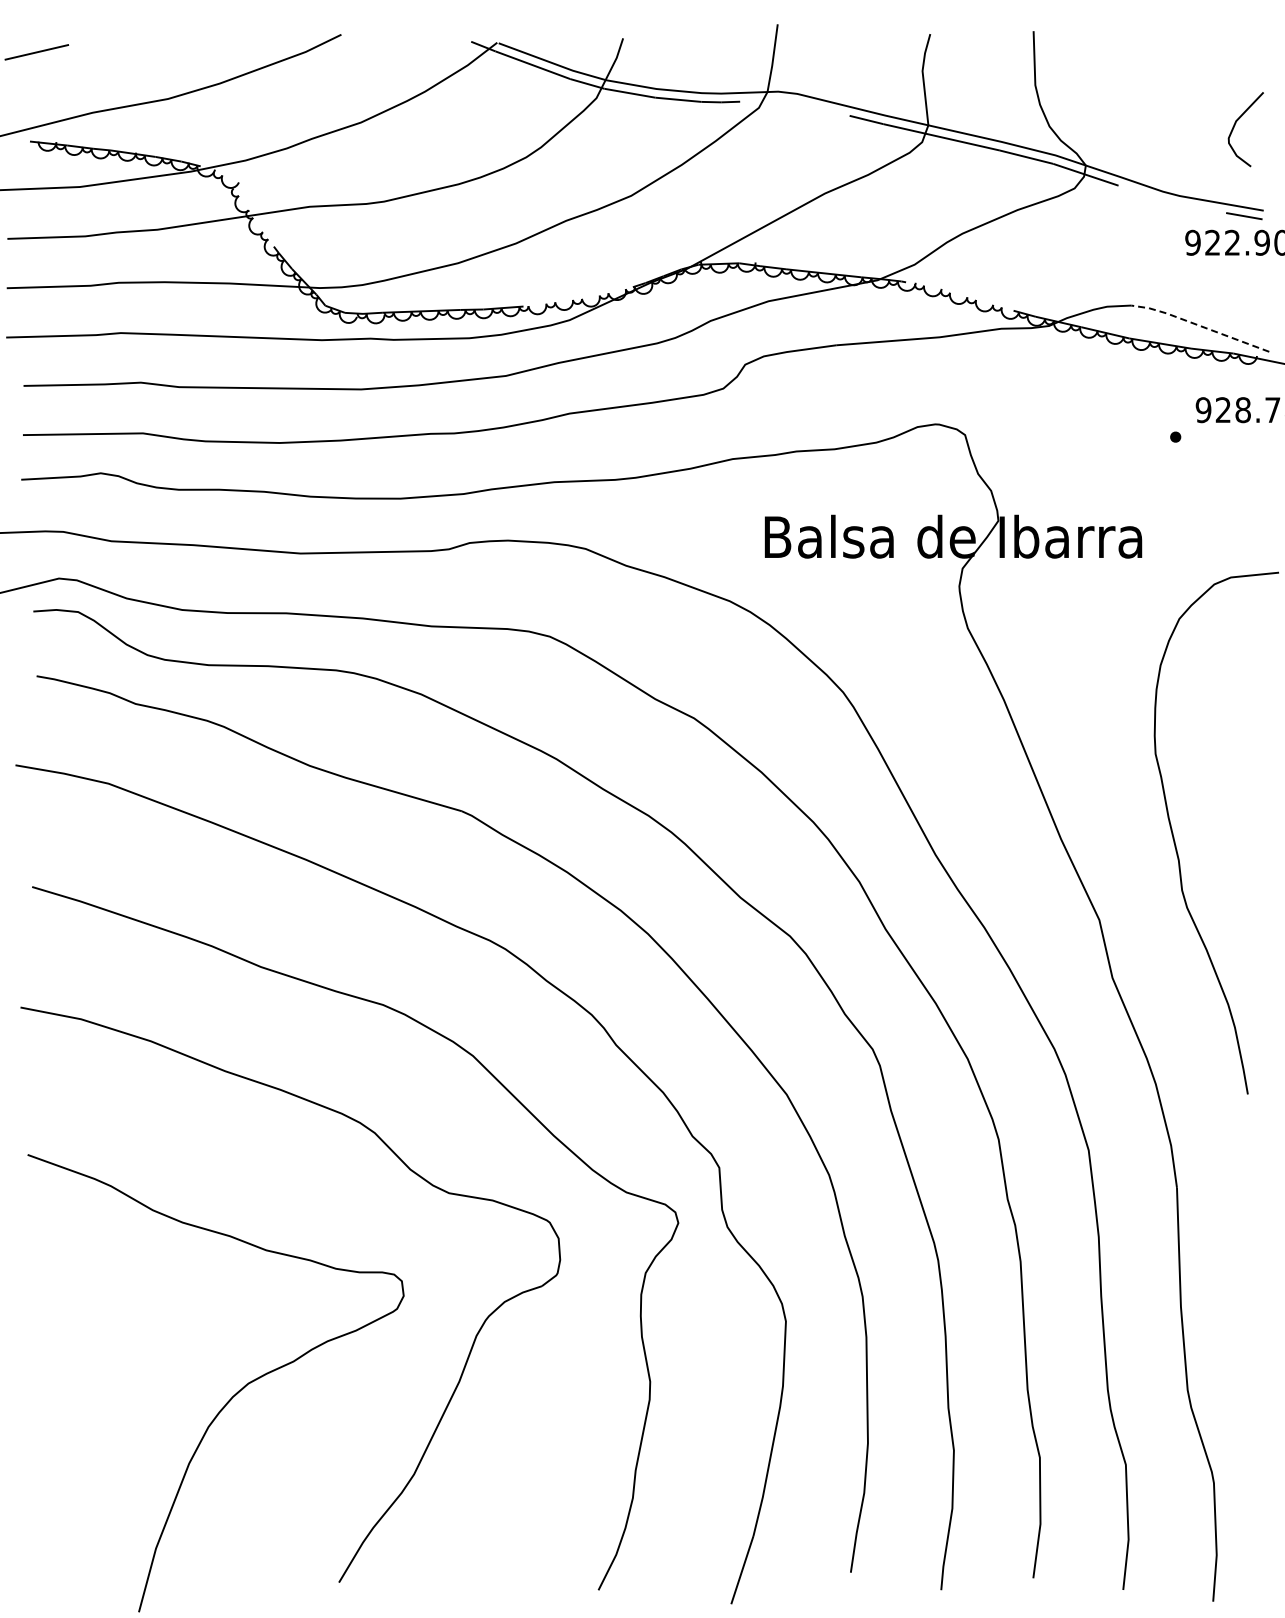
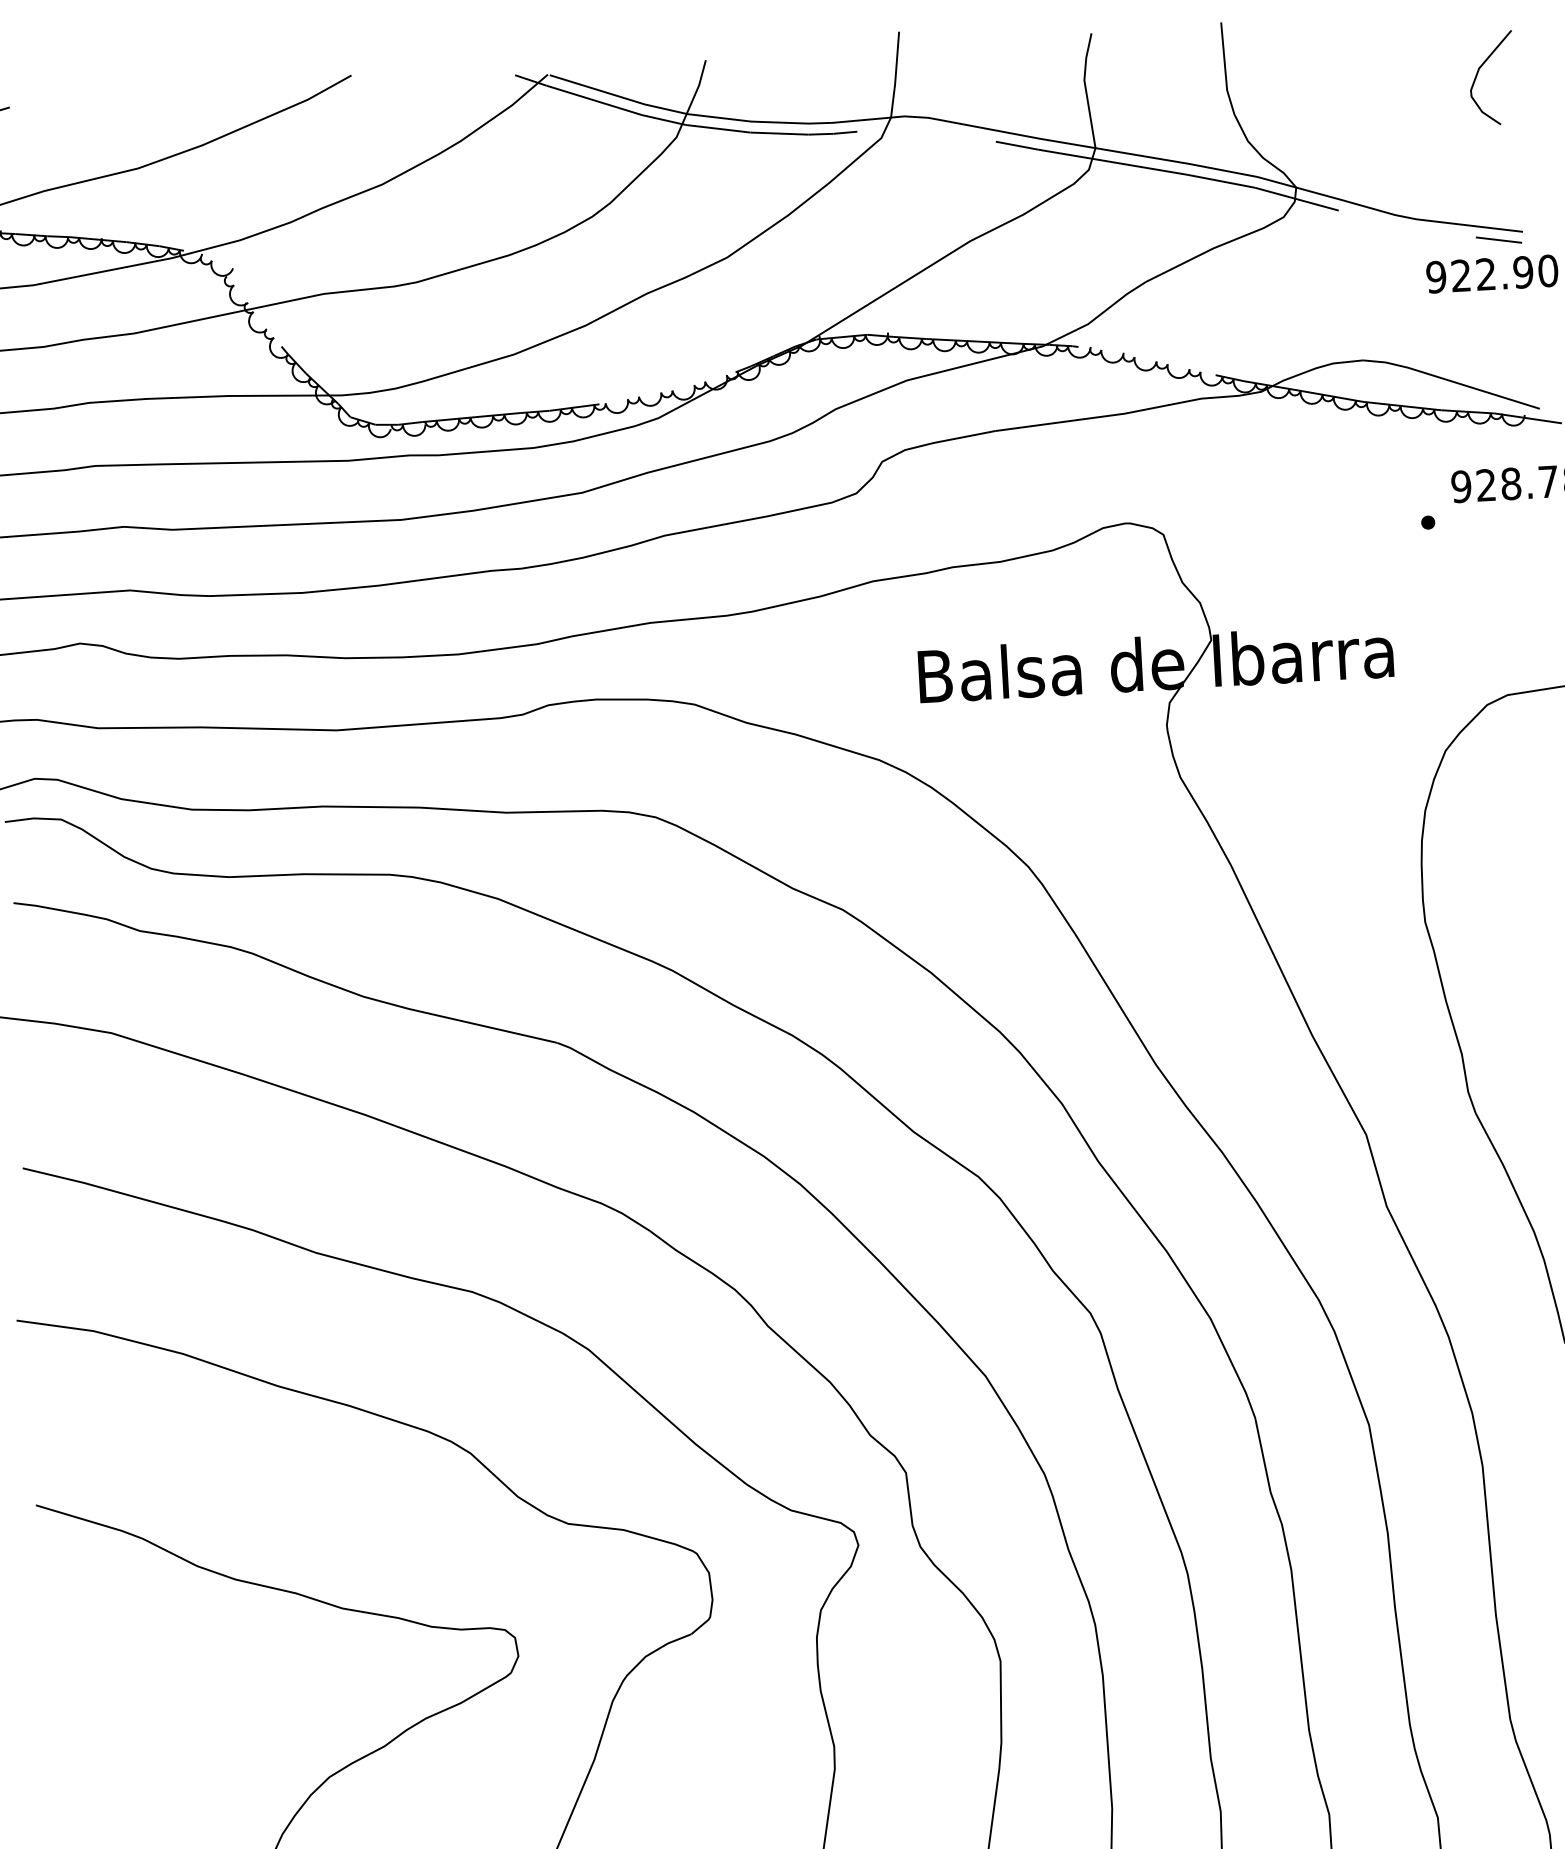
curve: (1235, 125) -> (1478, 73), moved
line: (1199, 325) -> (1450, 380), dashed -> solid

